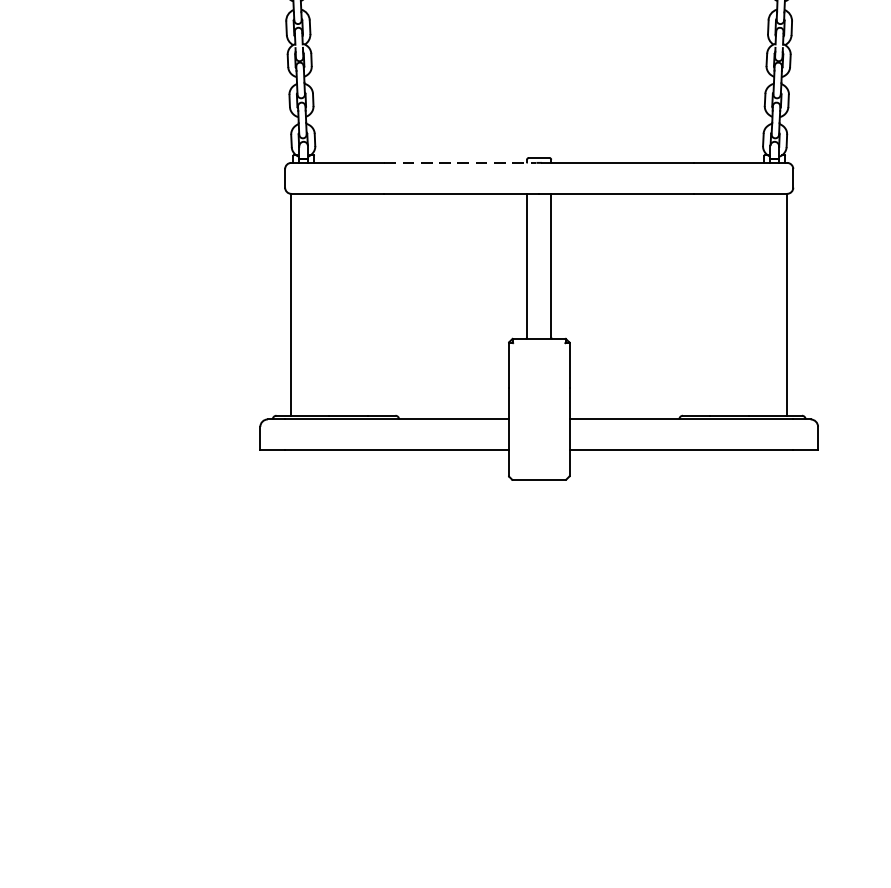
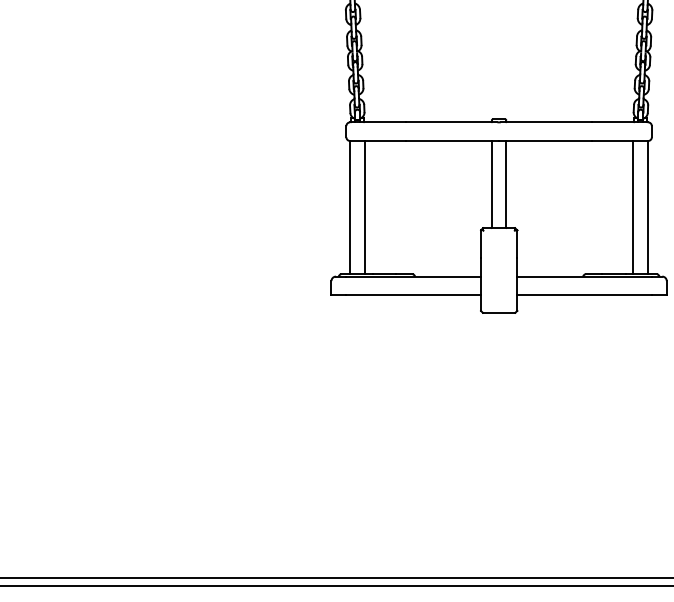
line: (459, 163) -> (451, 122), dashed -> solid
line: (316, 304) -> (365, 207), added
line: (762, 304) -> (633, 207), added

